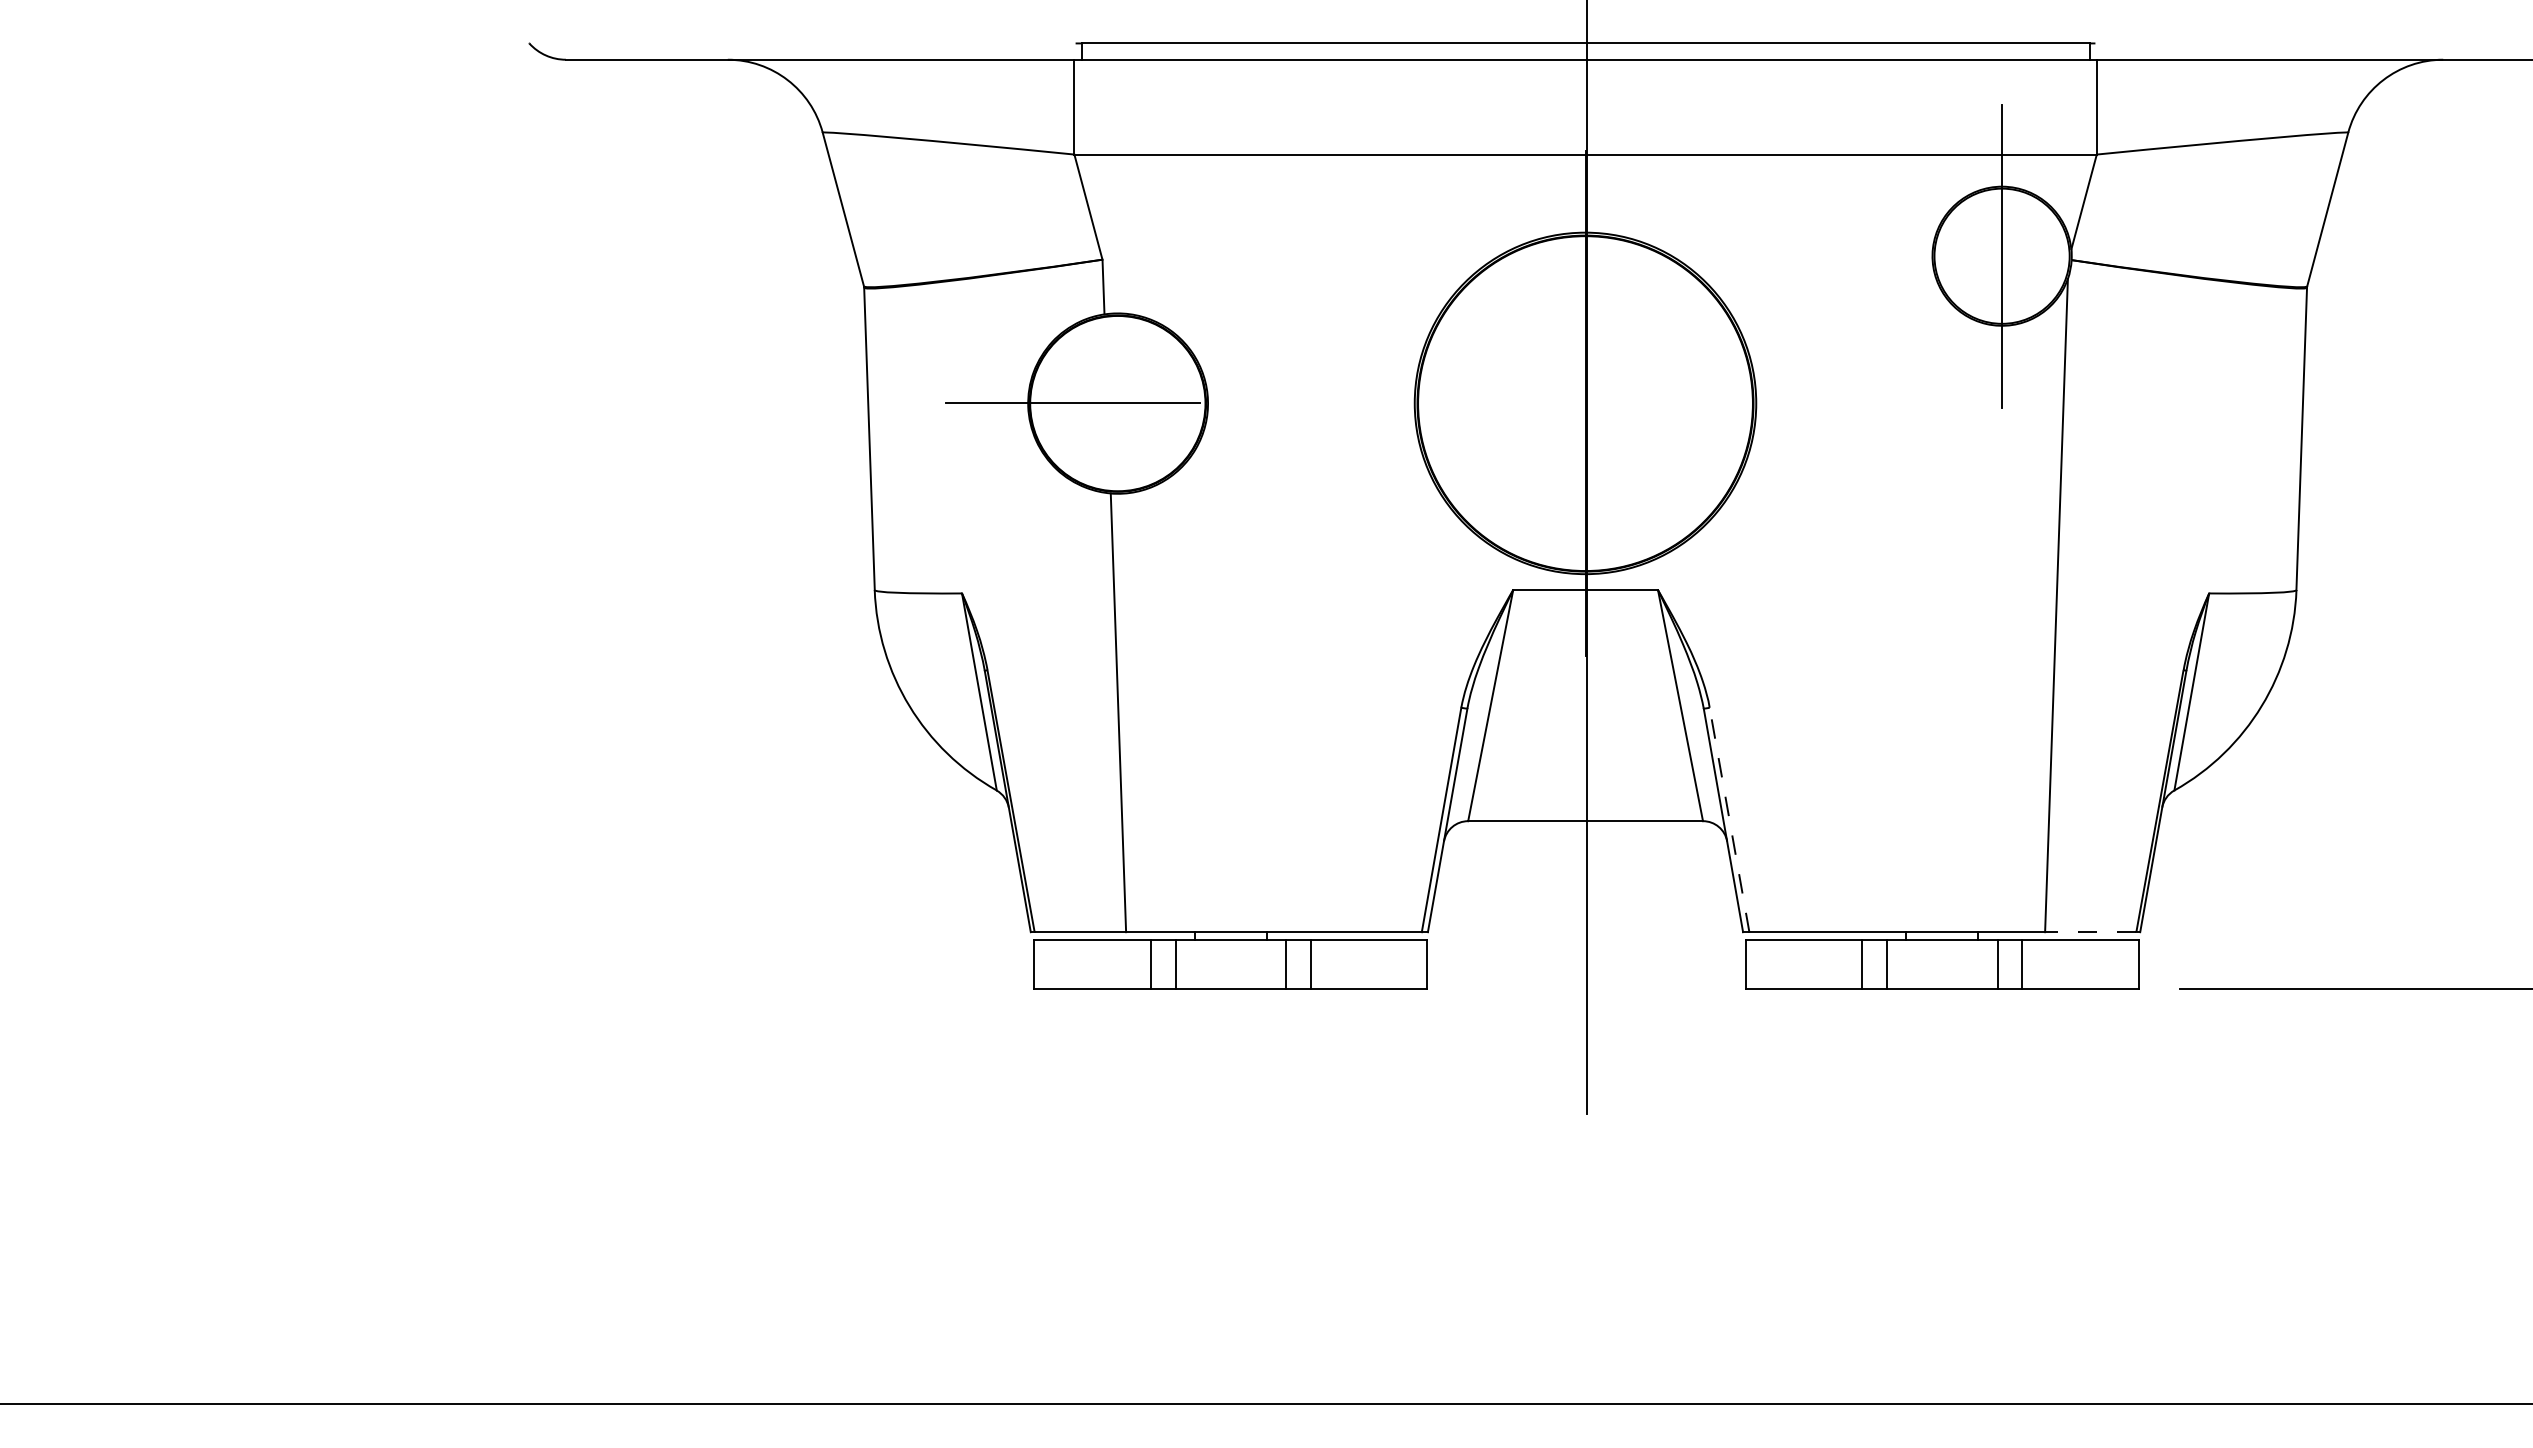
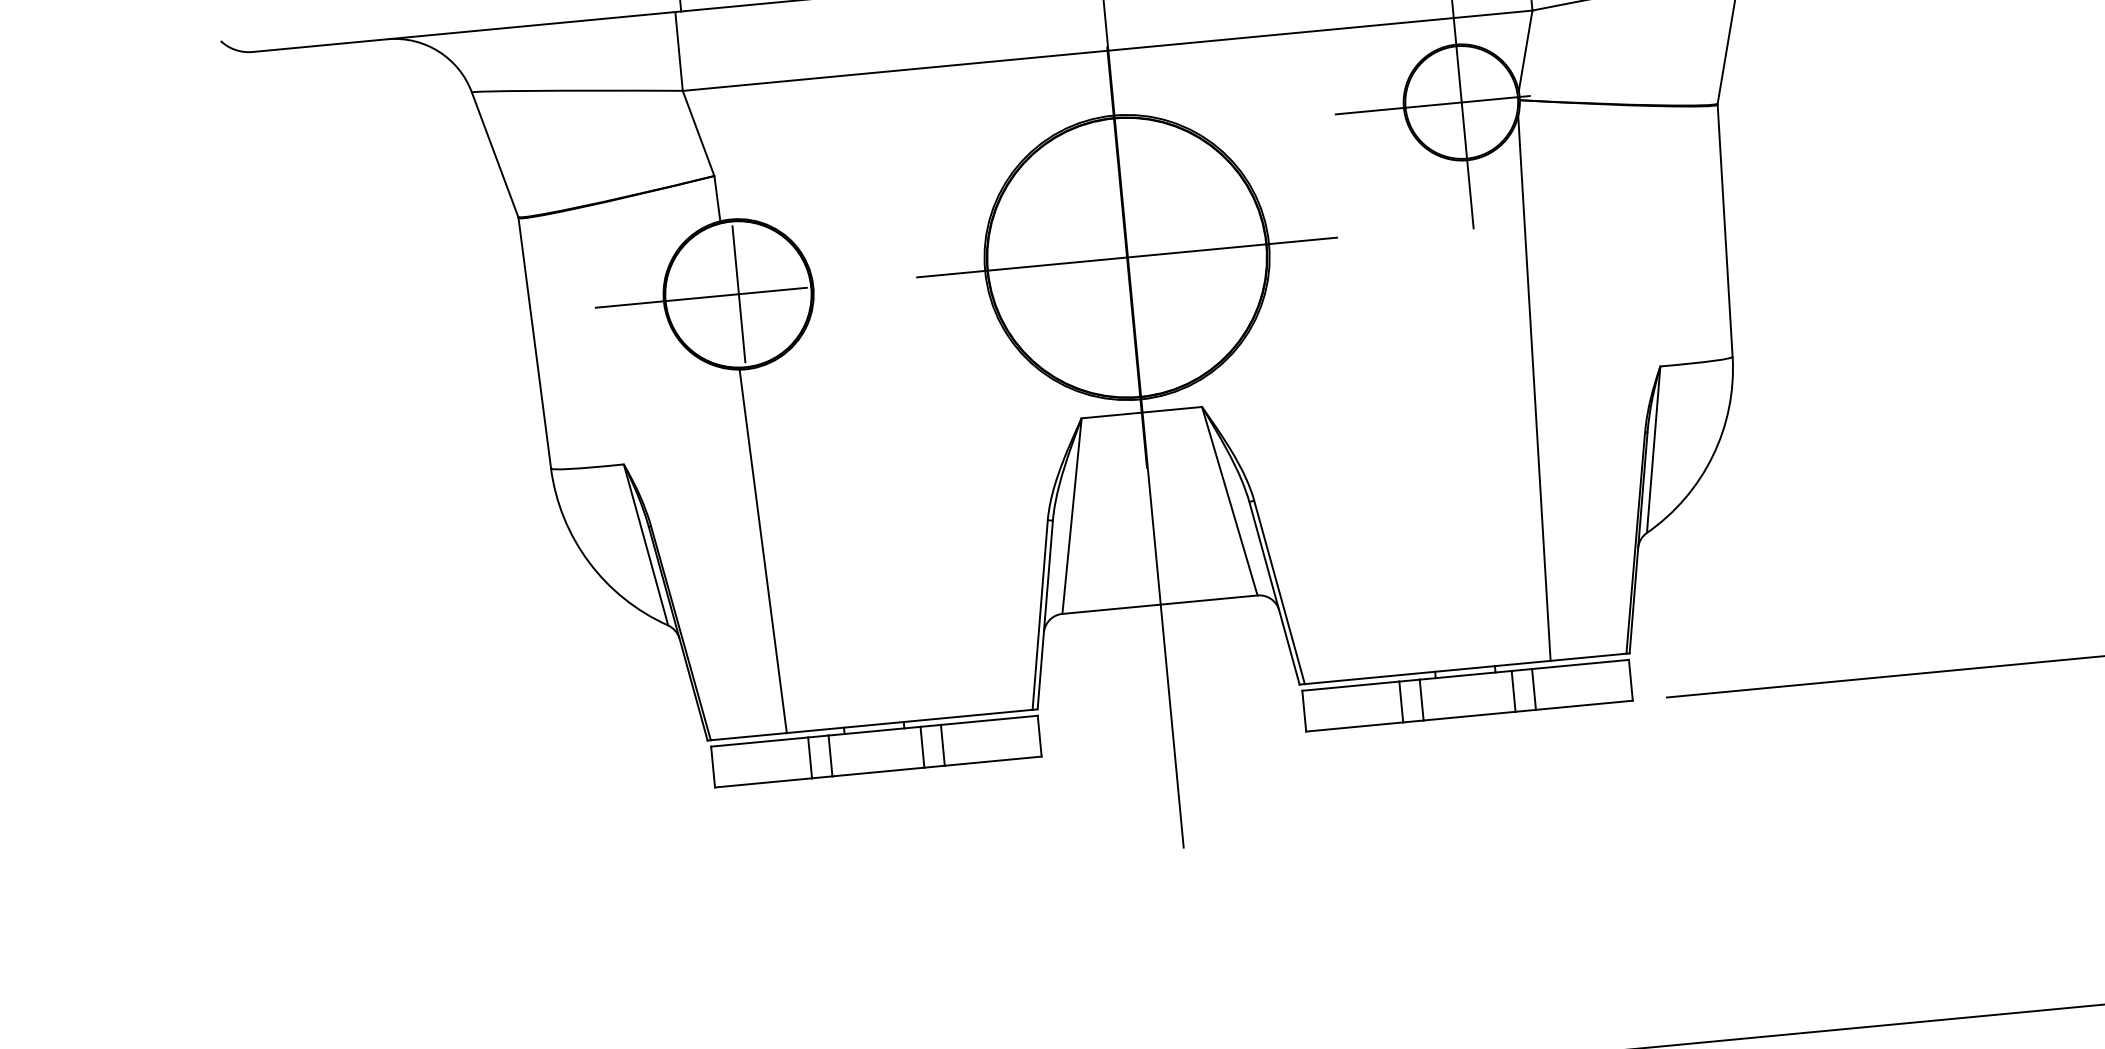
line: (1967, 256) -> (1433, 105), added
line: (1118, 403) -> (738, 294), added
line: (1585, 403) -> (1127, 257), added
line: (1729, 819) -> (1279, 592), dashed -> solid
line: (2090, 932) -> (1588, 657), dashed -> solid

